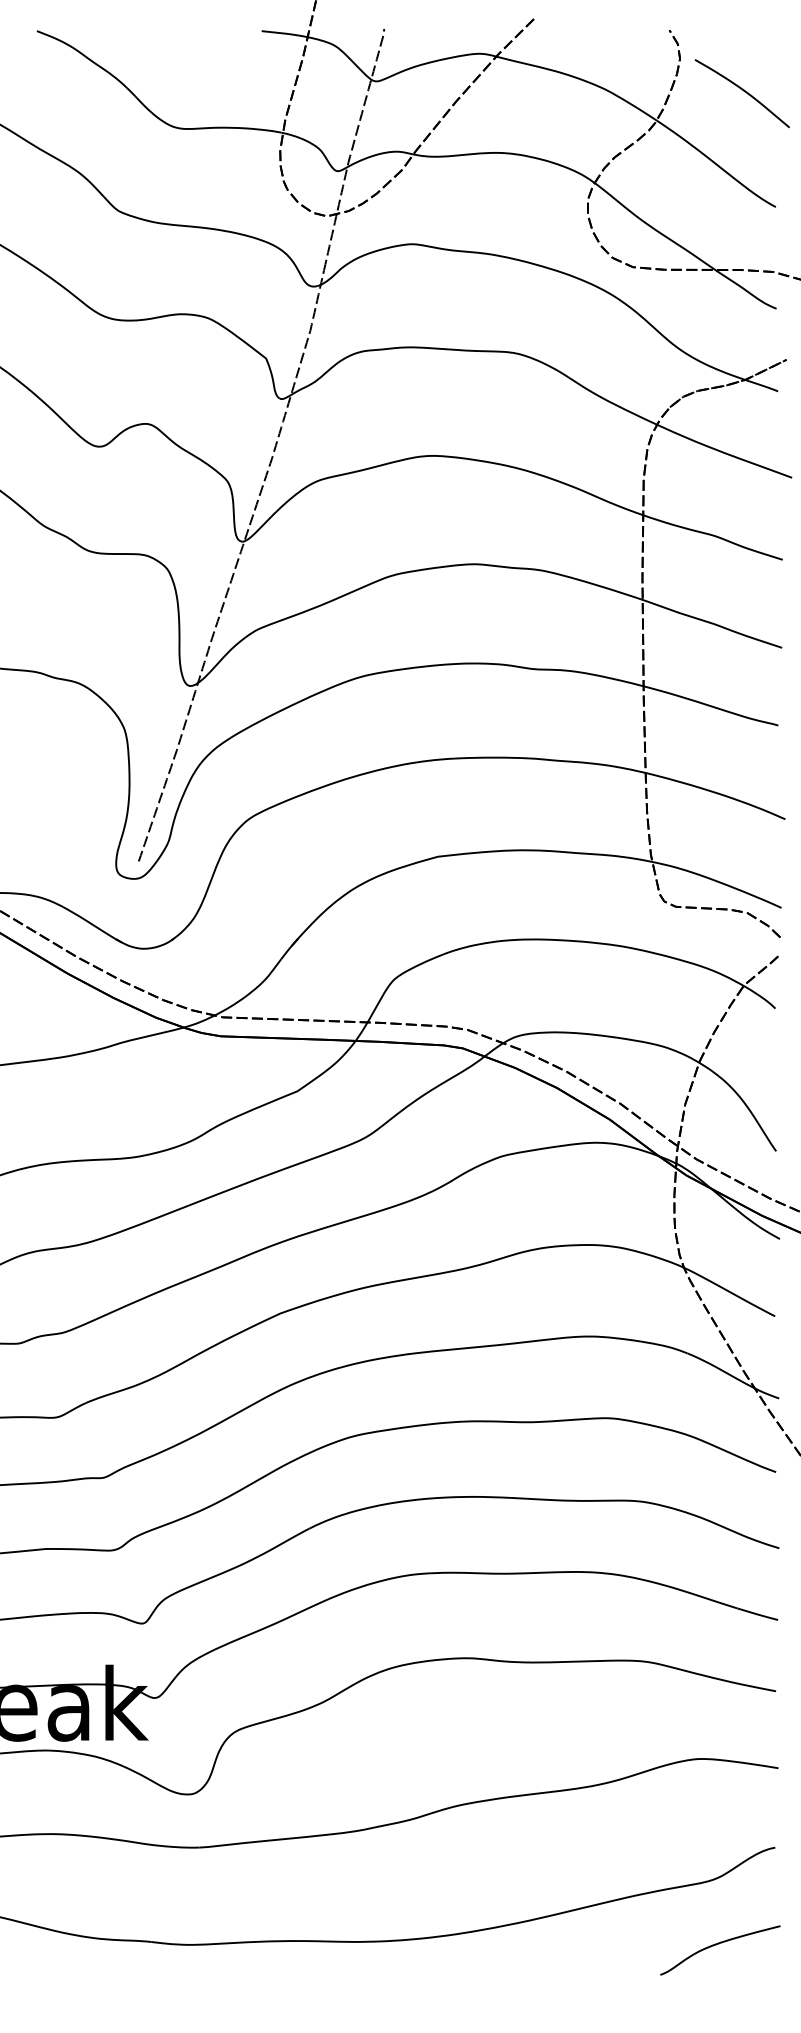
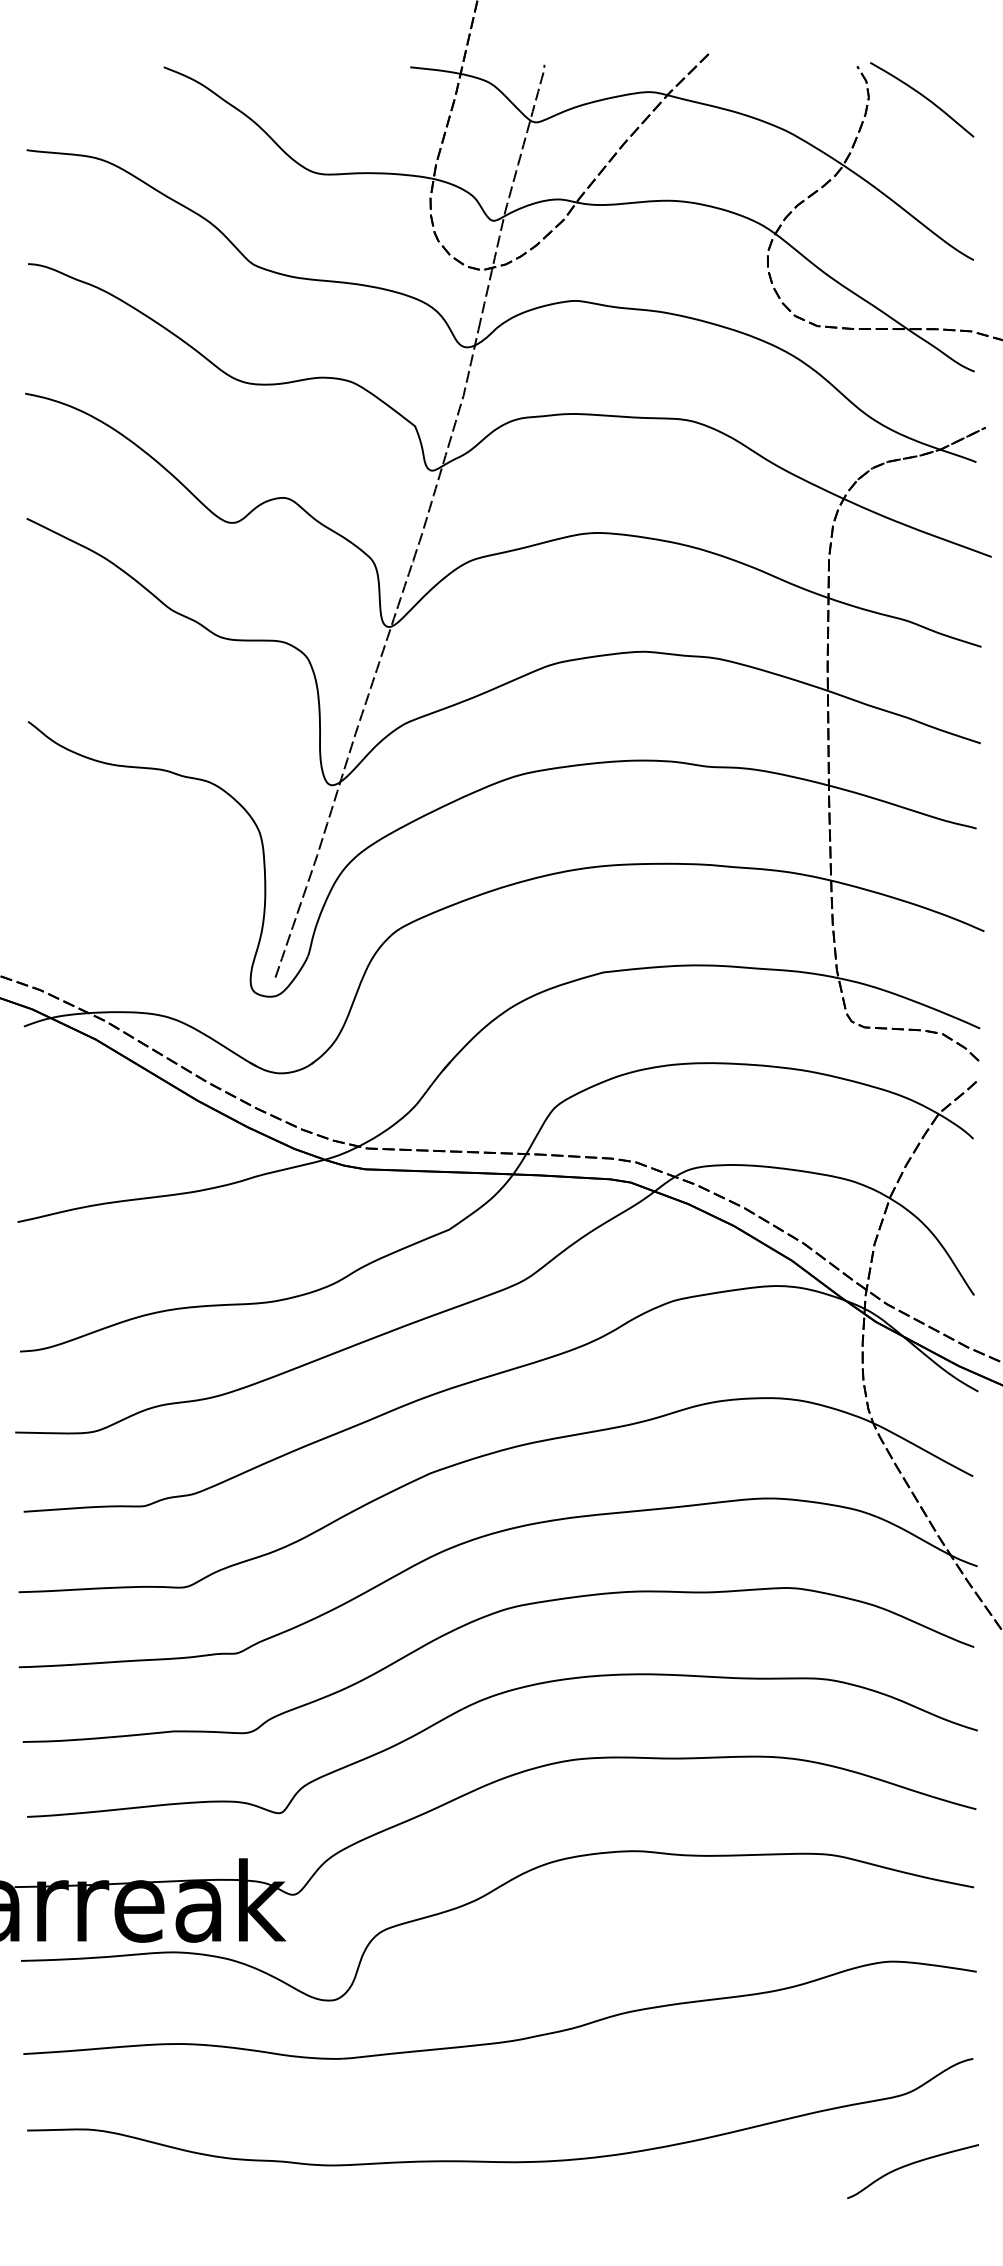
curve: (743, 91) -> (923, 97), moved

